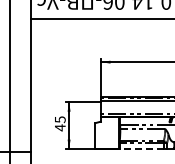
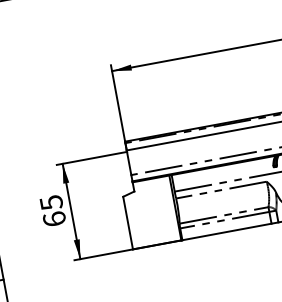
text: (59, 127) -> (52, 218), 45 -> 65
line: (141, 149) -> (226, 232), dashed -> solid

